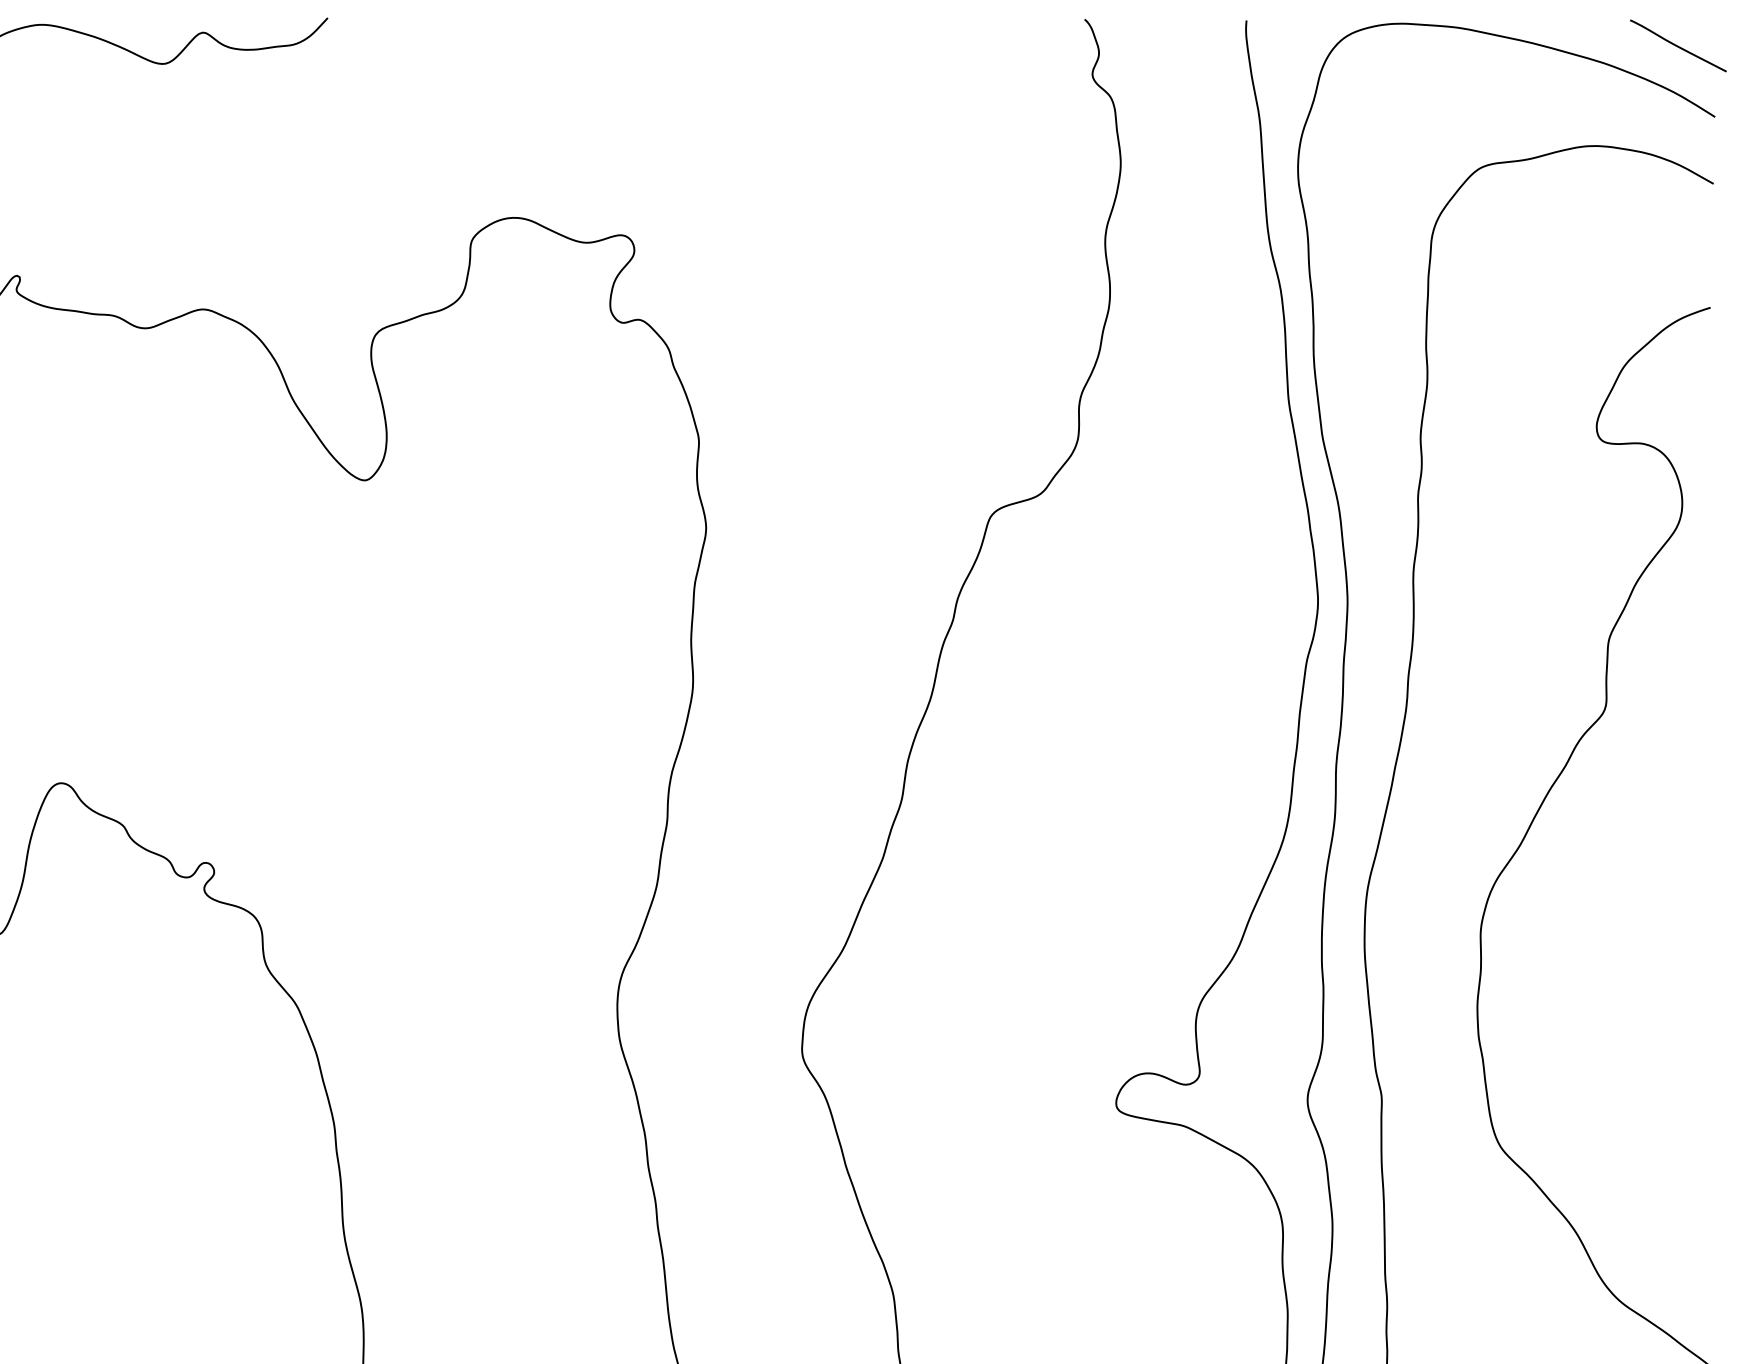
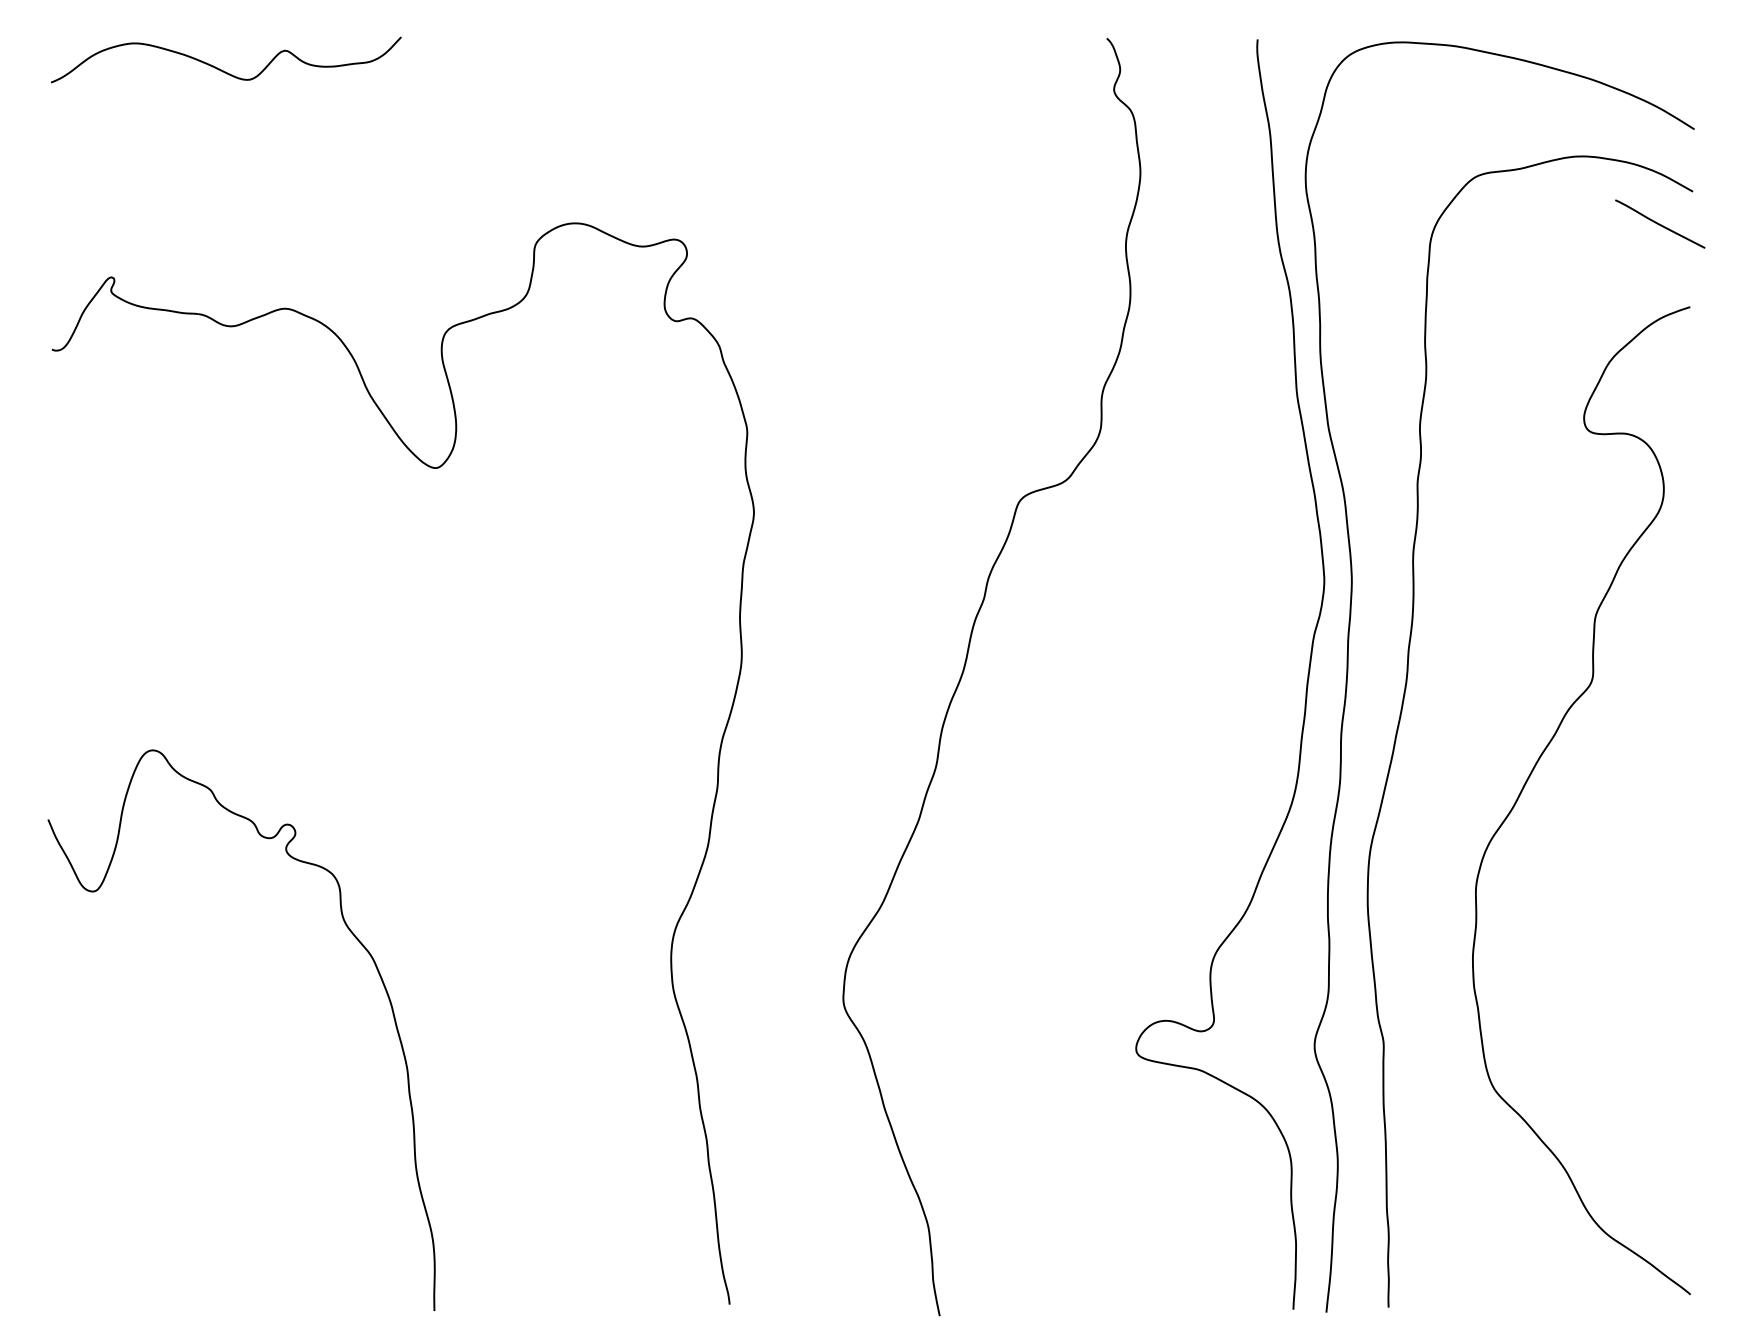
line: (1677, 45) -> (1659, 223), moved

